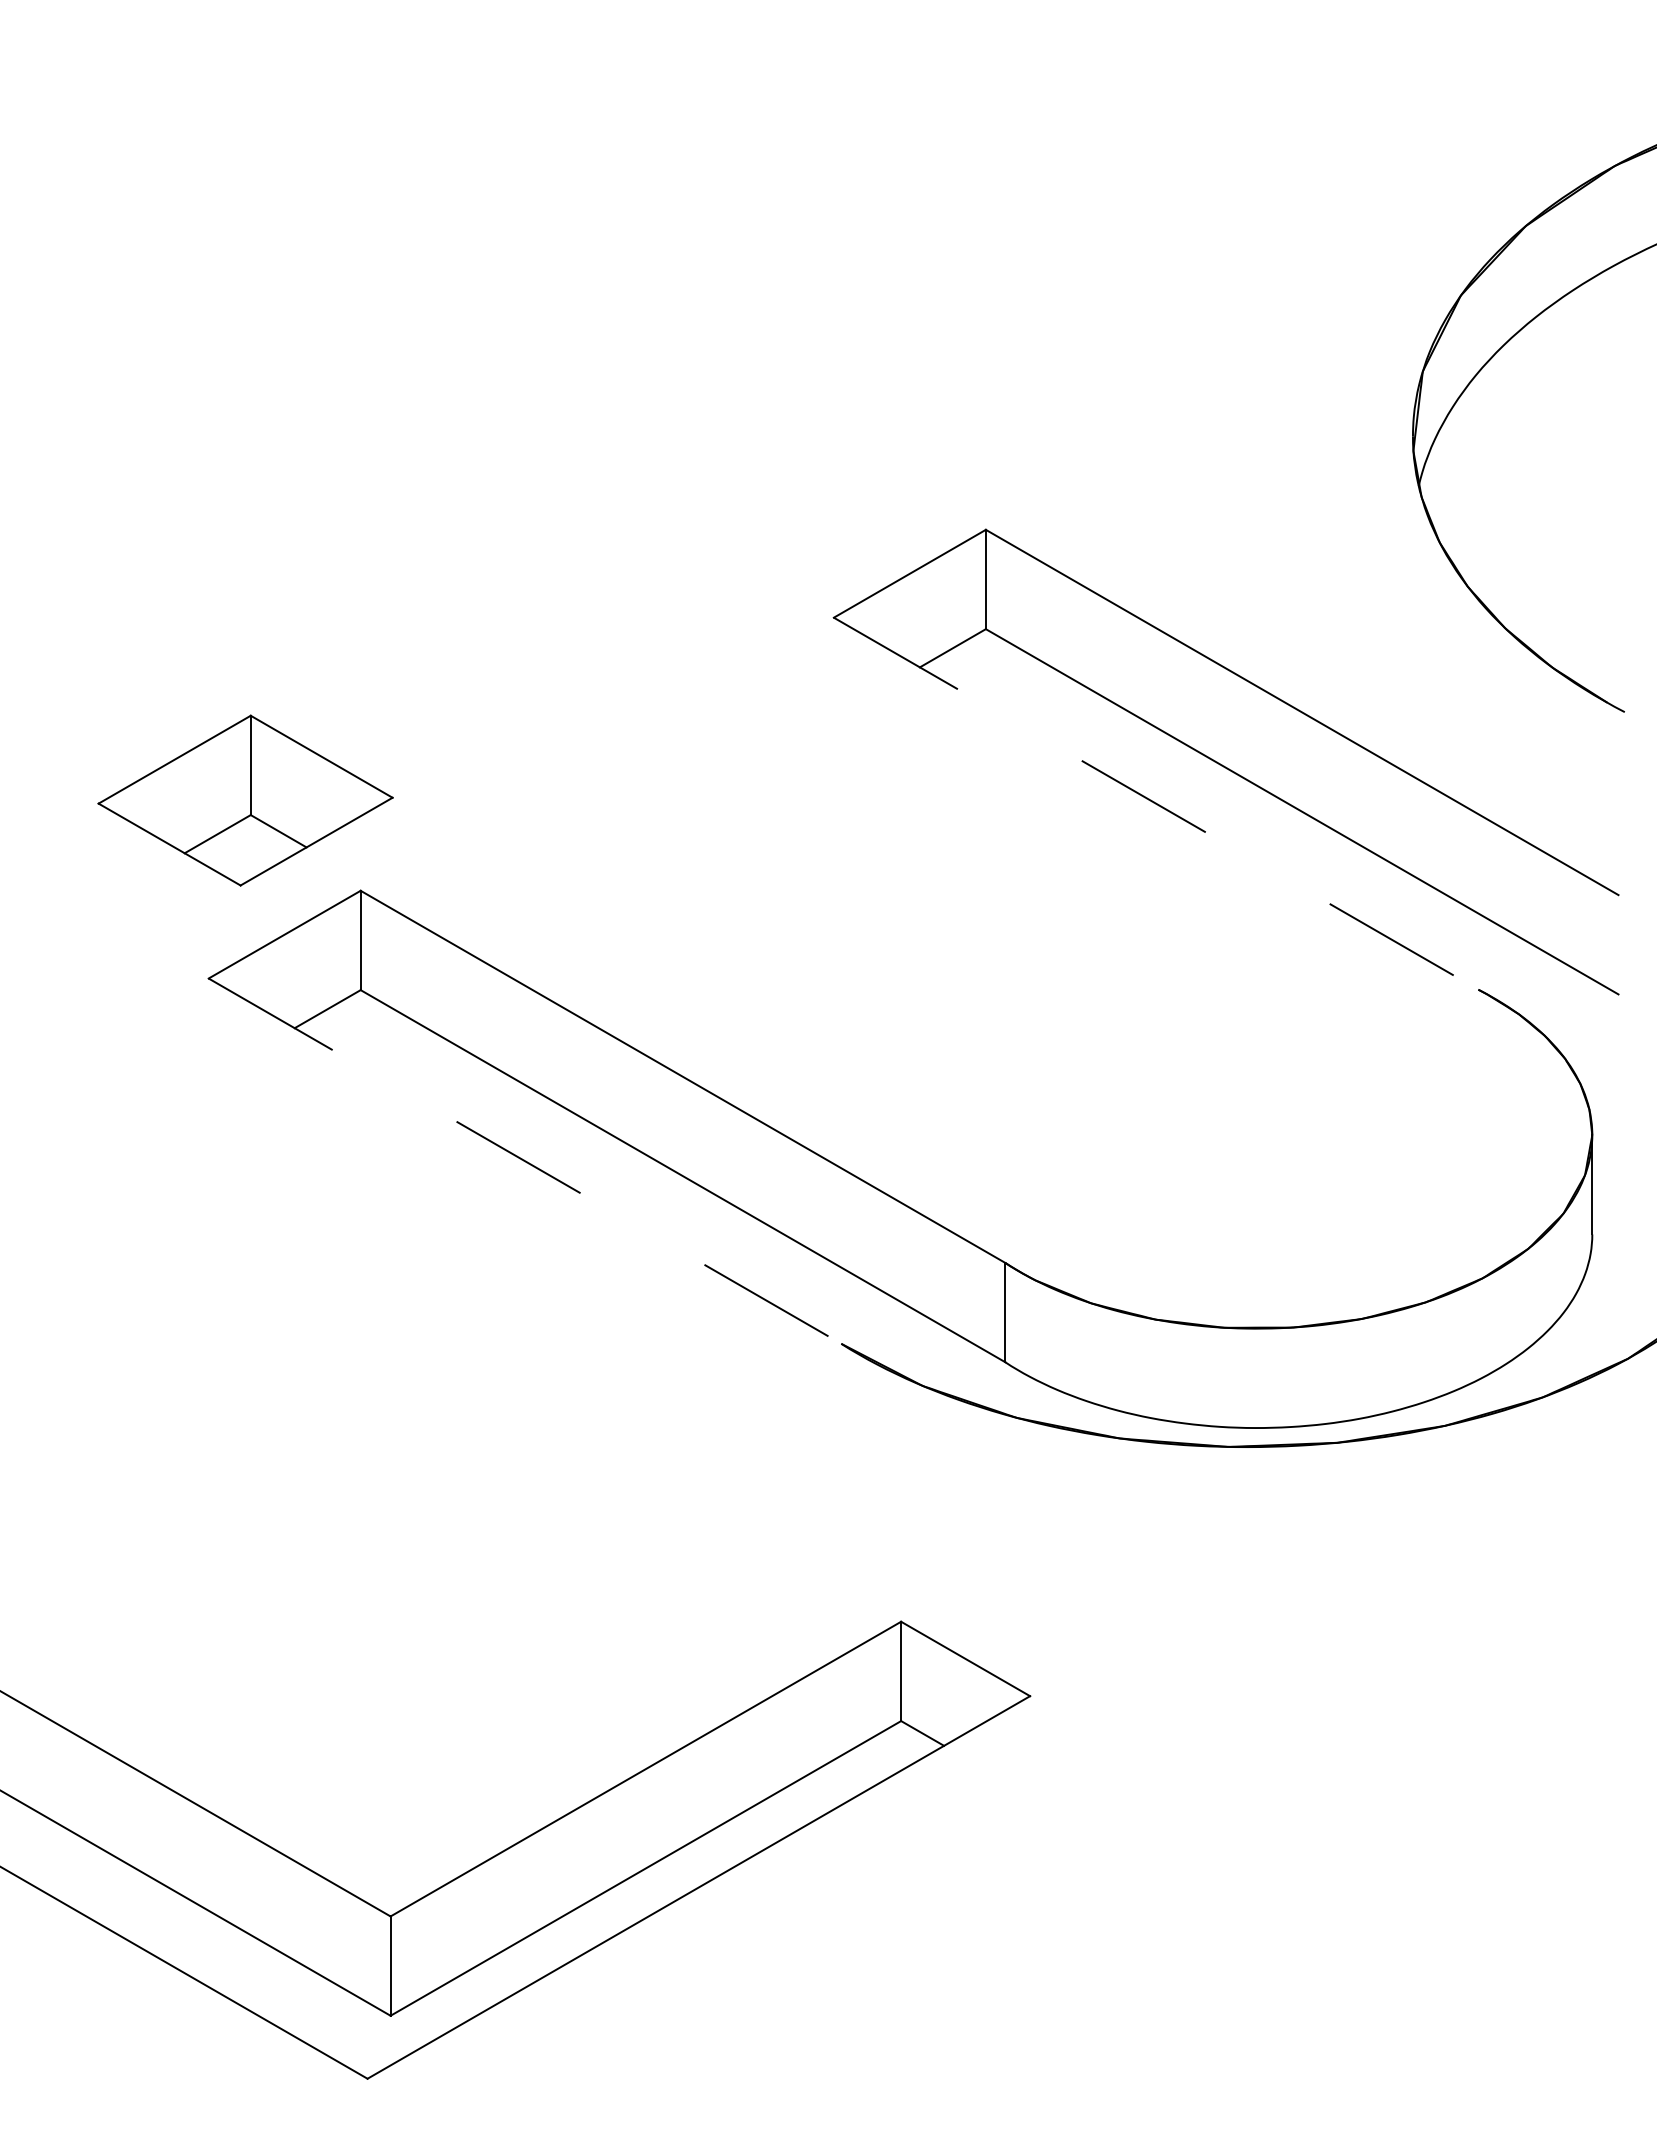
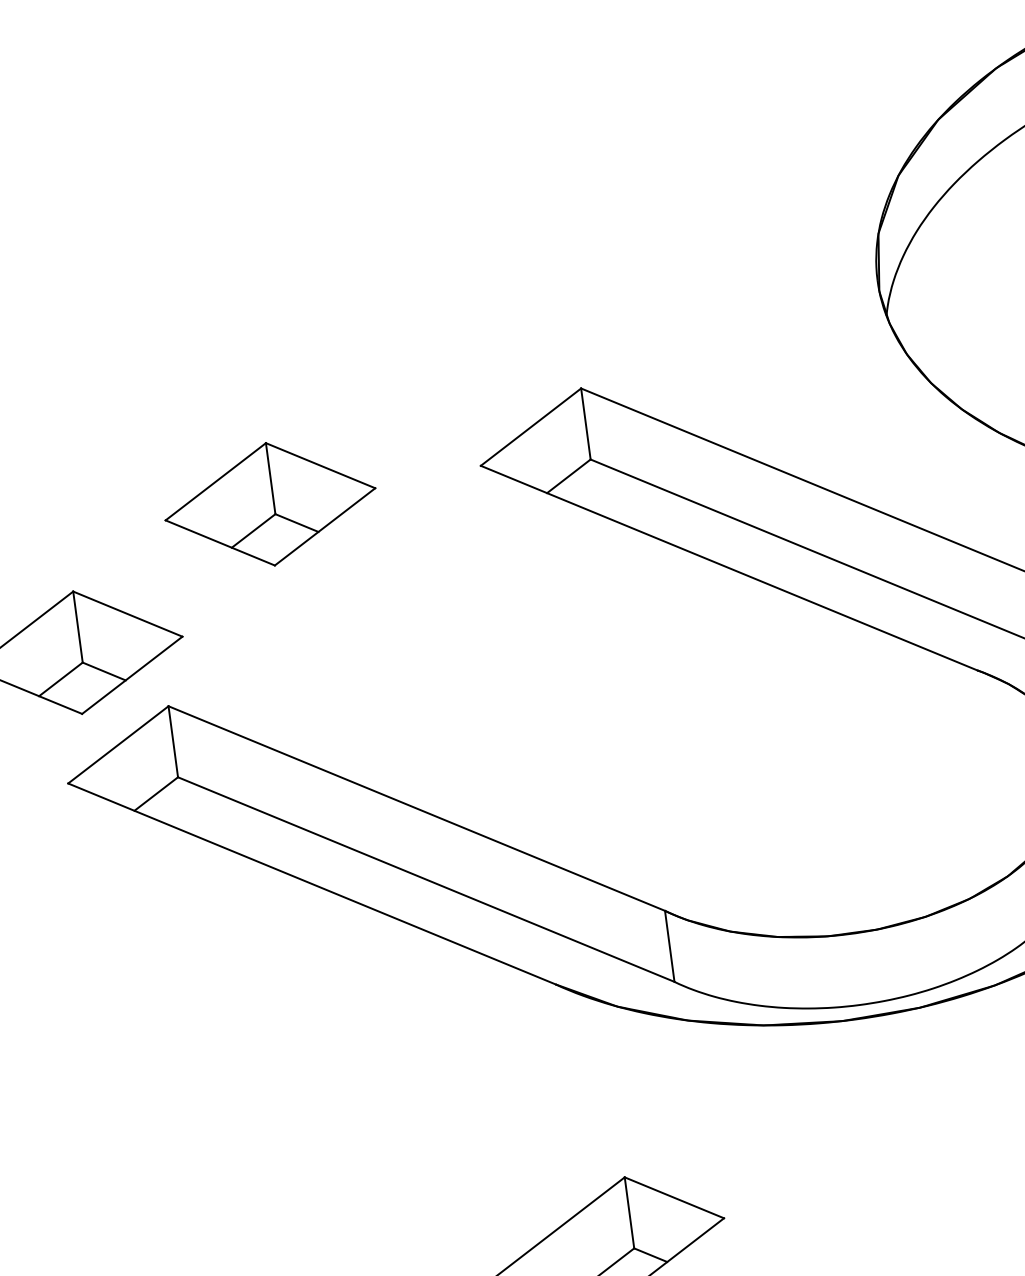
part: (537, 631) -> (270, 503), added
line: (1156, 803) -> (729, 567), dashed -> solid
line: (525, 1161) -> (312, 884), dashed -> solid

